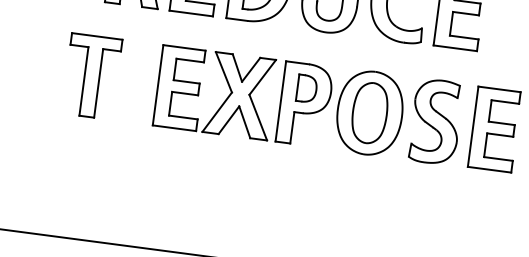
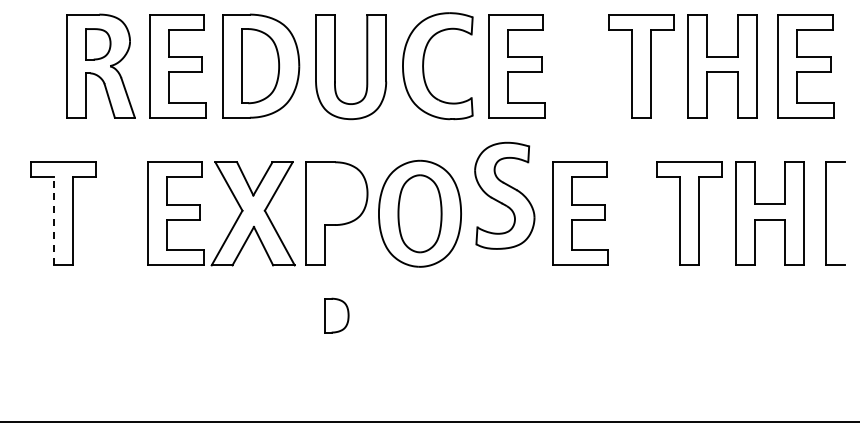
line: (83, 80) -> (53, 220), solid -> dashed
part: (306, 88) -> (336, 315), moved
part: (435, 121) -> (504, 195), moved

